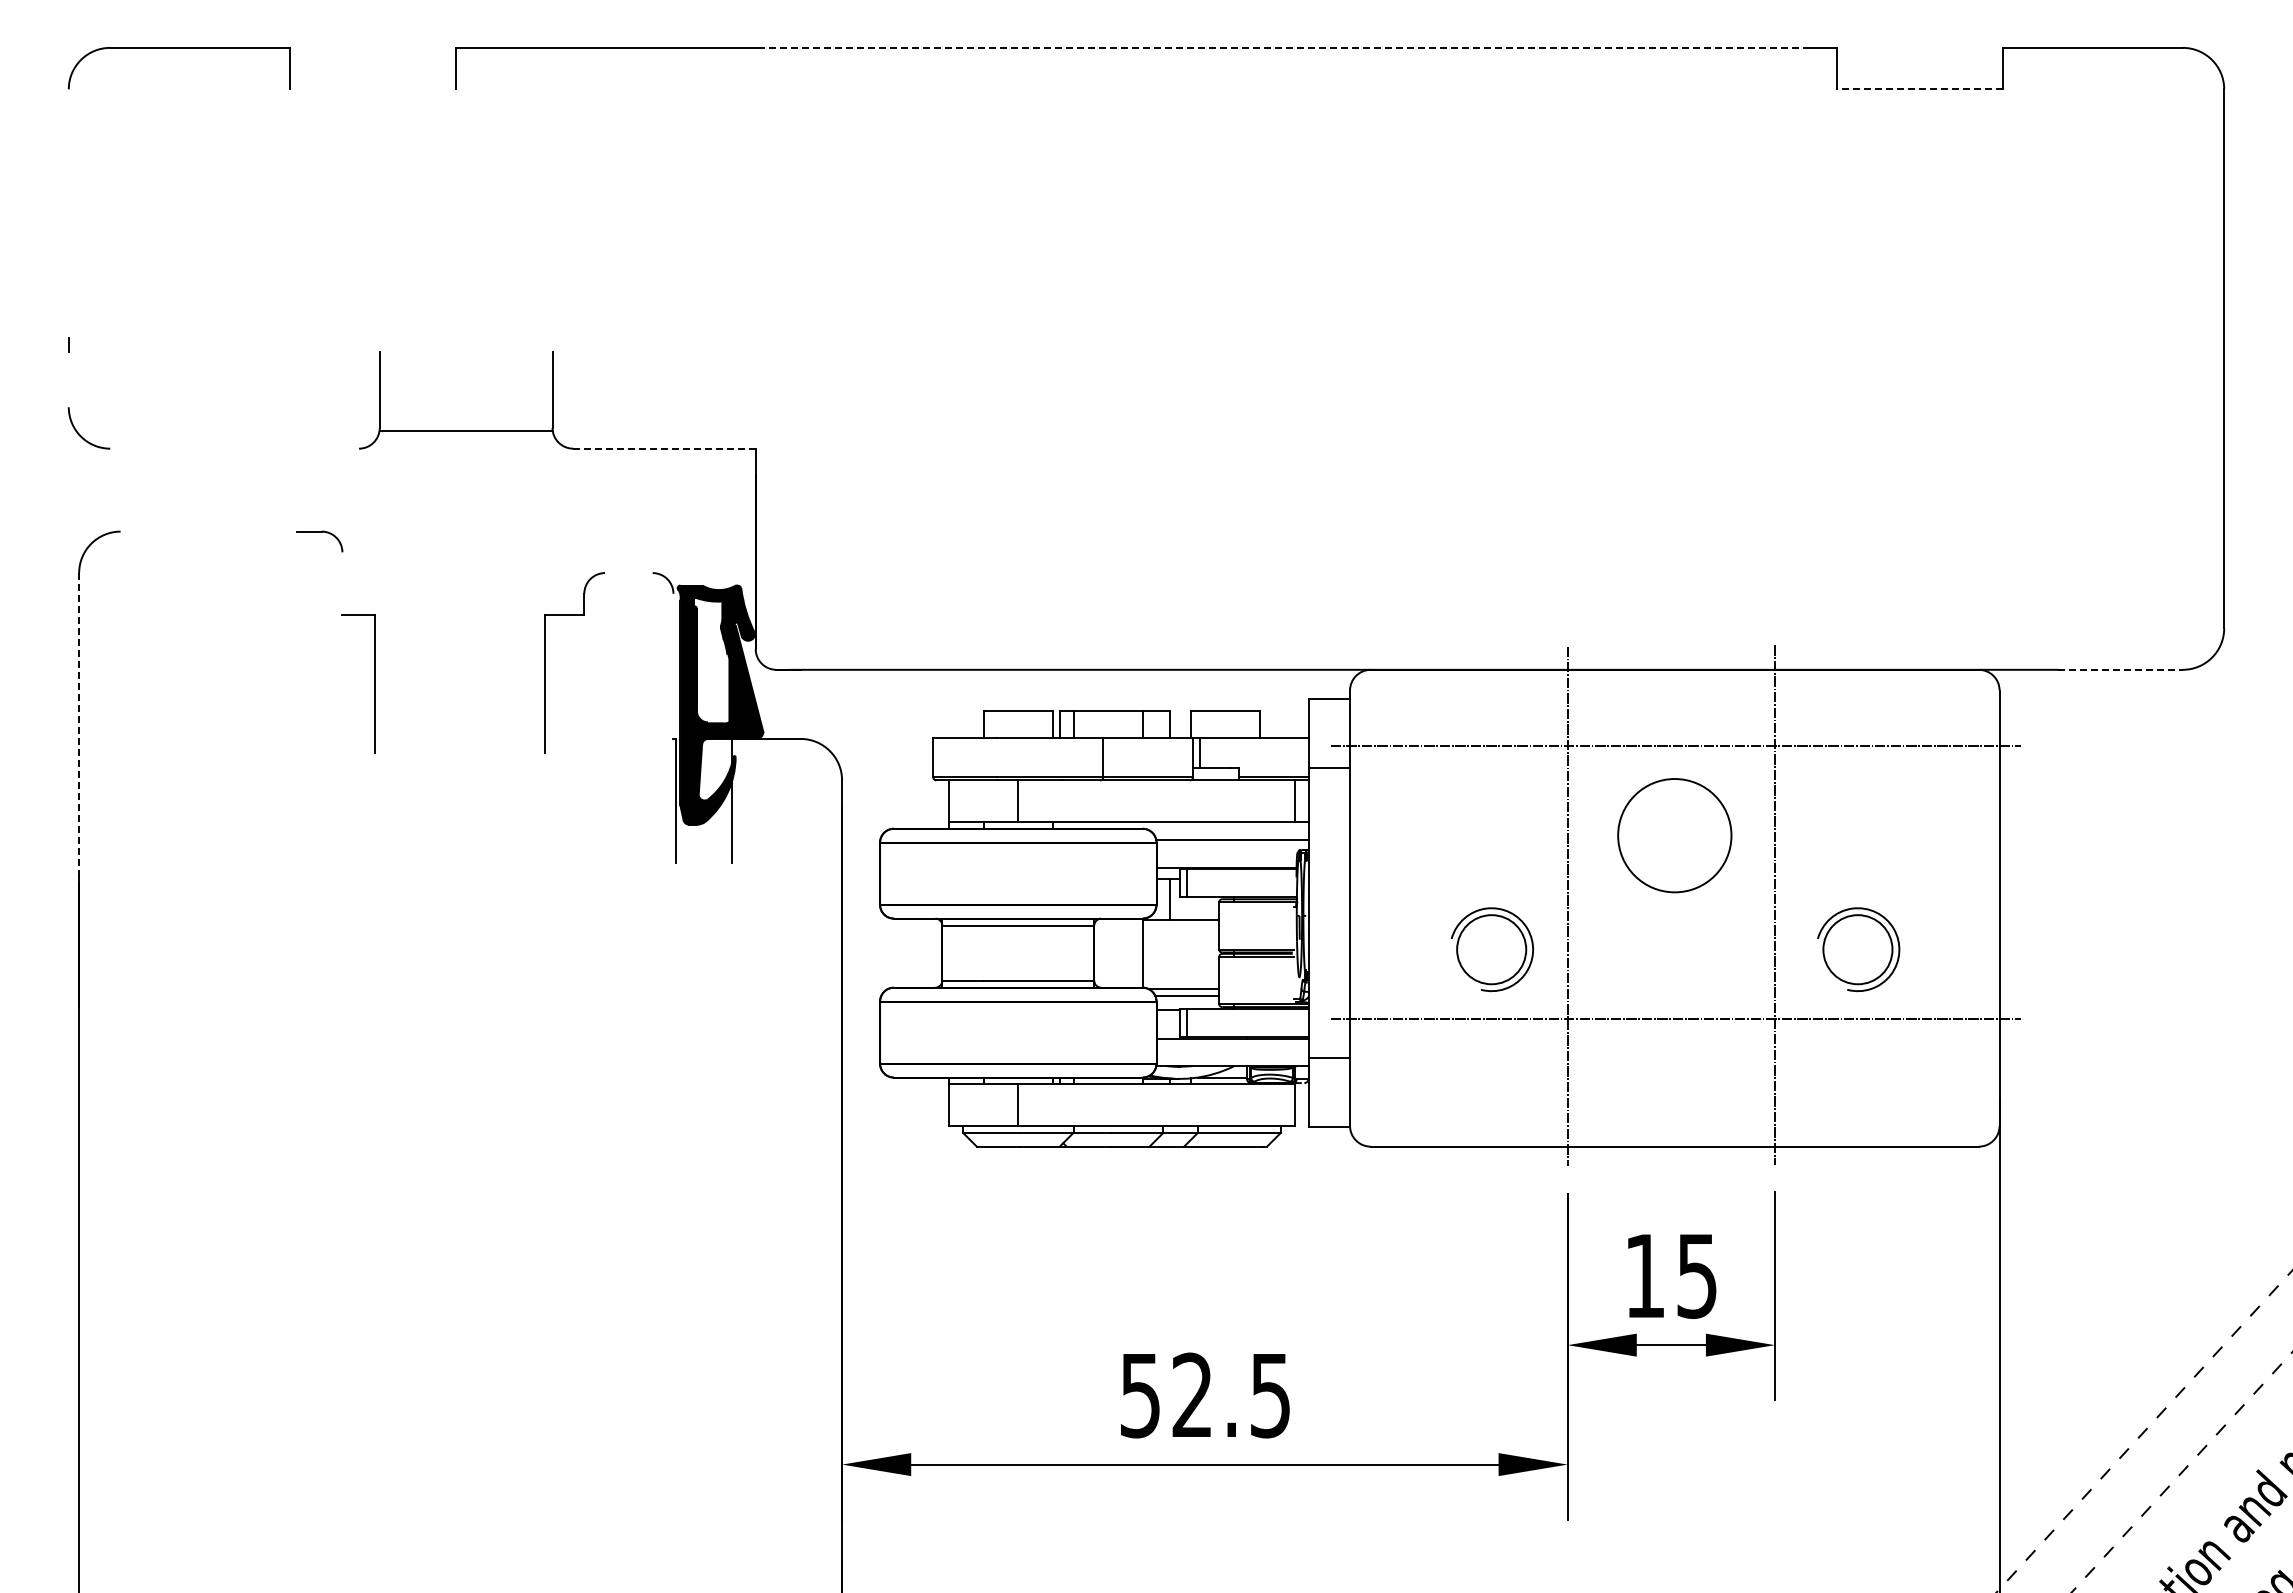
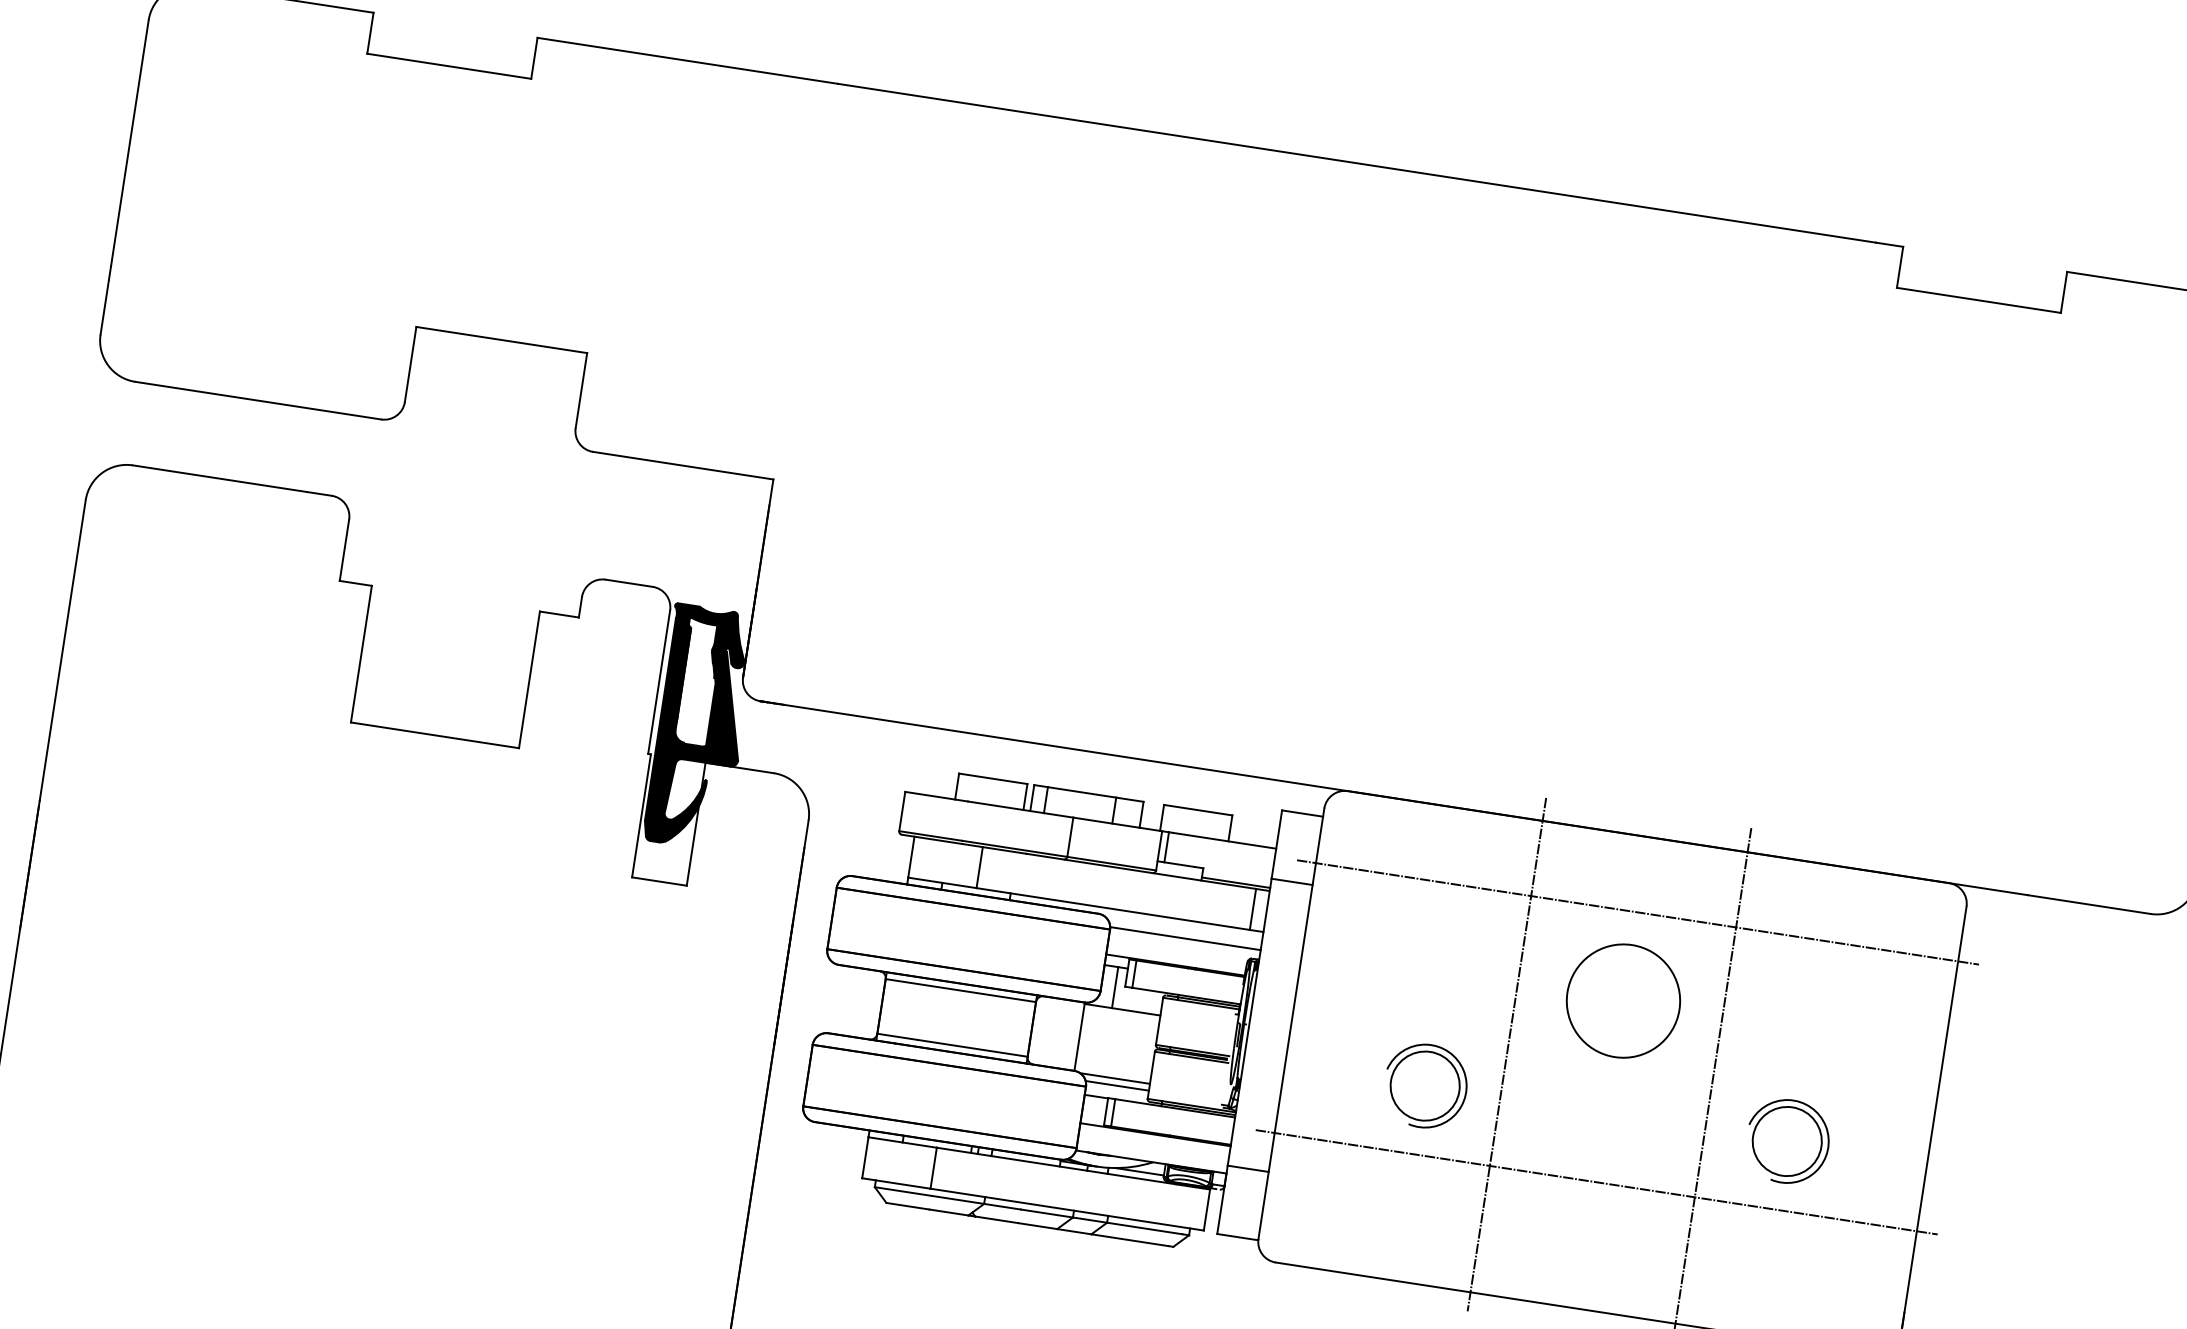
line: (1284, 47) -> (1356, 162), dashed -> solid
line: (372, 89) -> (448, 66), added
line: (1920, 89) -> (1979, 300), dashed -> solid
line: (68, 213) -> (129, 143), added
line: (68, 379) -> (104, 307), added
line: (465, 430) -> (501, 339), moved
line: (234, 448) -> (258, 400), added
line: (663, 448) -> (682, 465), dashed -> solid
line: (208, 531) -> (219, 478), added
line: (628, 573) -> (628, 583), added
line: (342, 583) -> (344, 550), added
line: (673, 665) -> (659, 681), added
line: (2121, 669) -> (2090, 904), dashed -> solid
line: (79, 724) -> (63, 649), dashed -> solid
line: (459, 752) -> (434, 735), added
line: (703, 863) -> (659, 881), added

